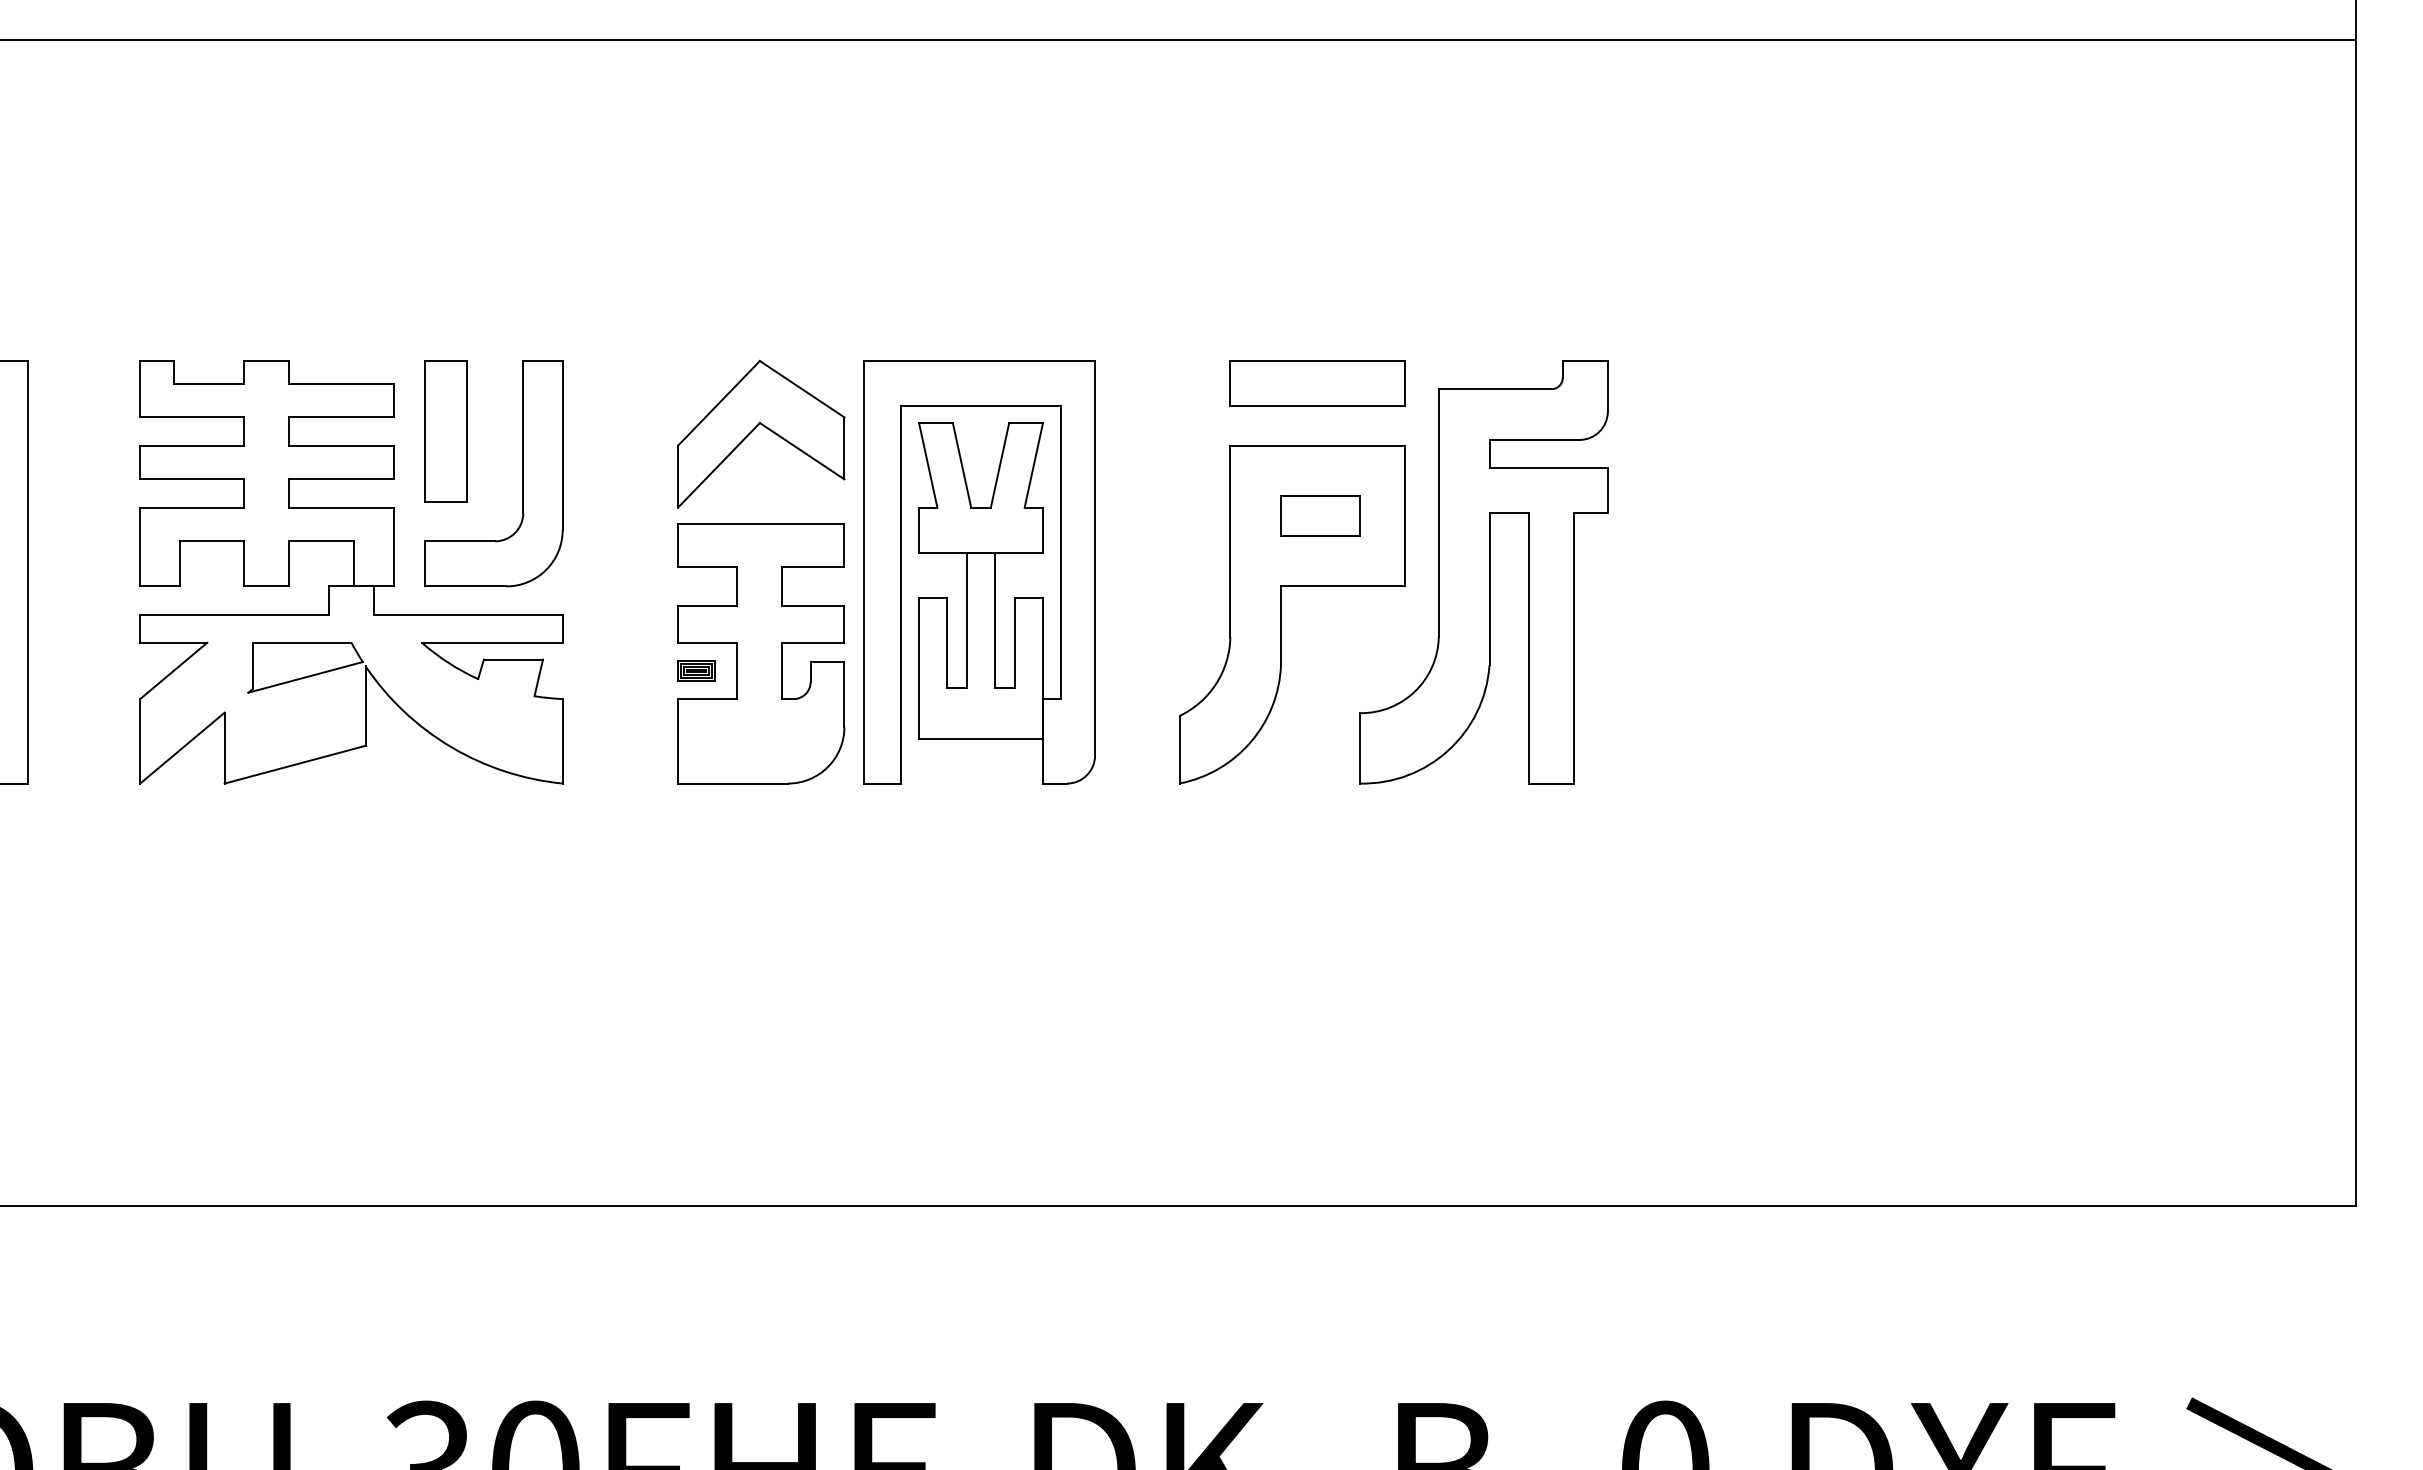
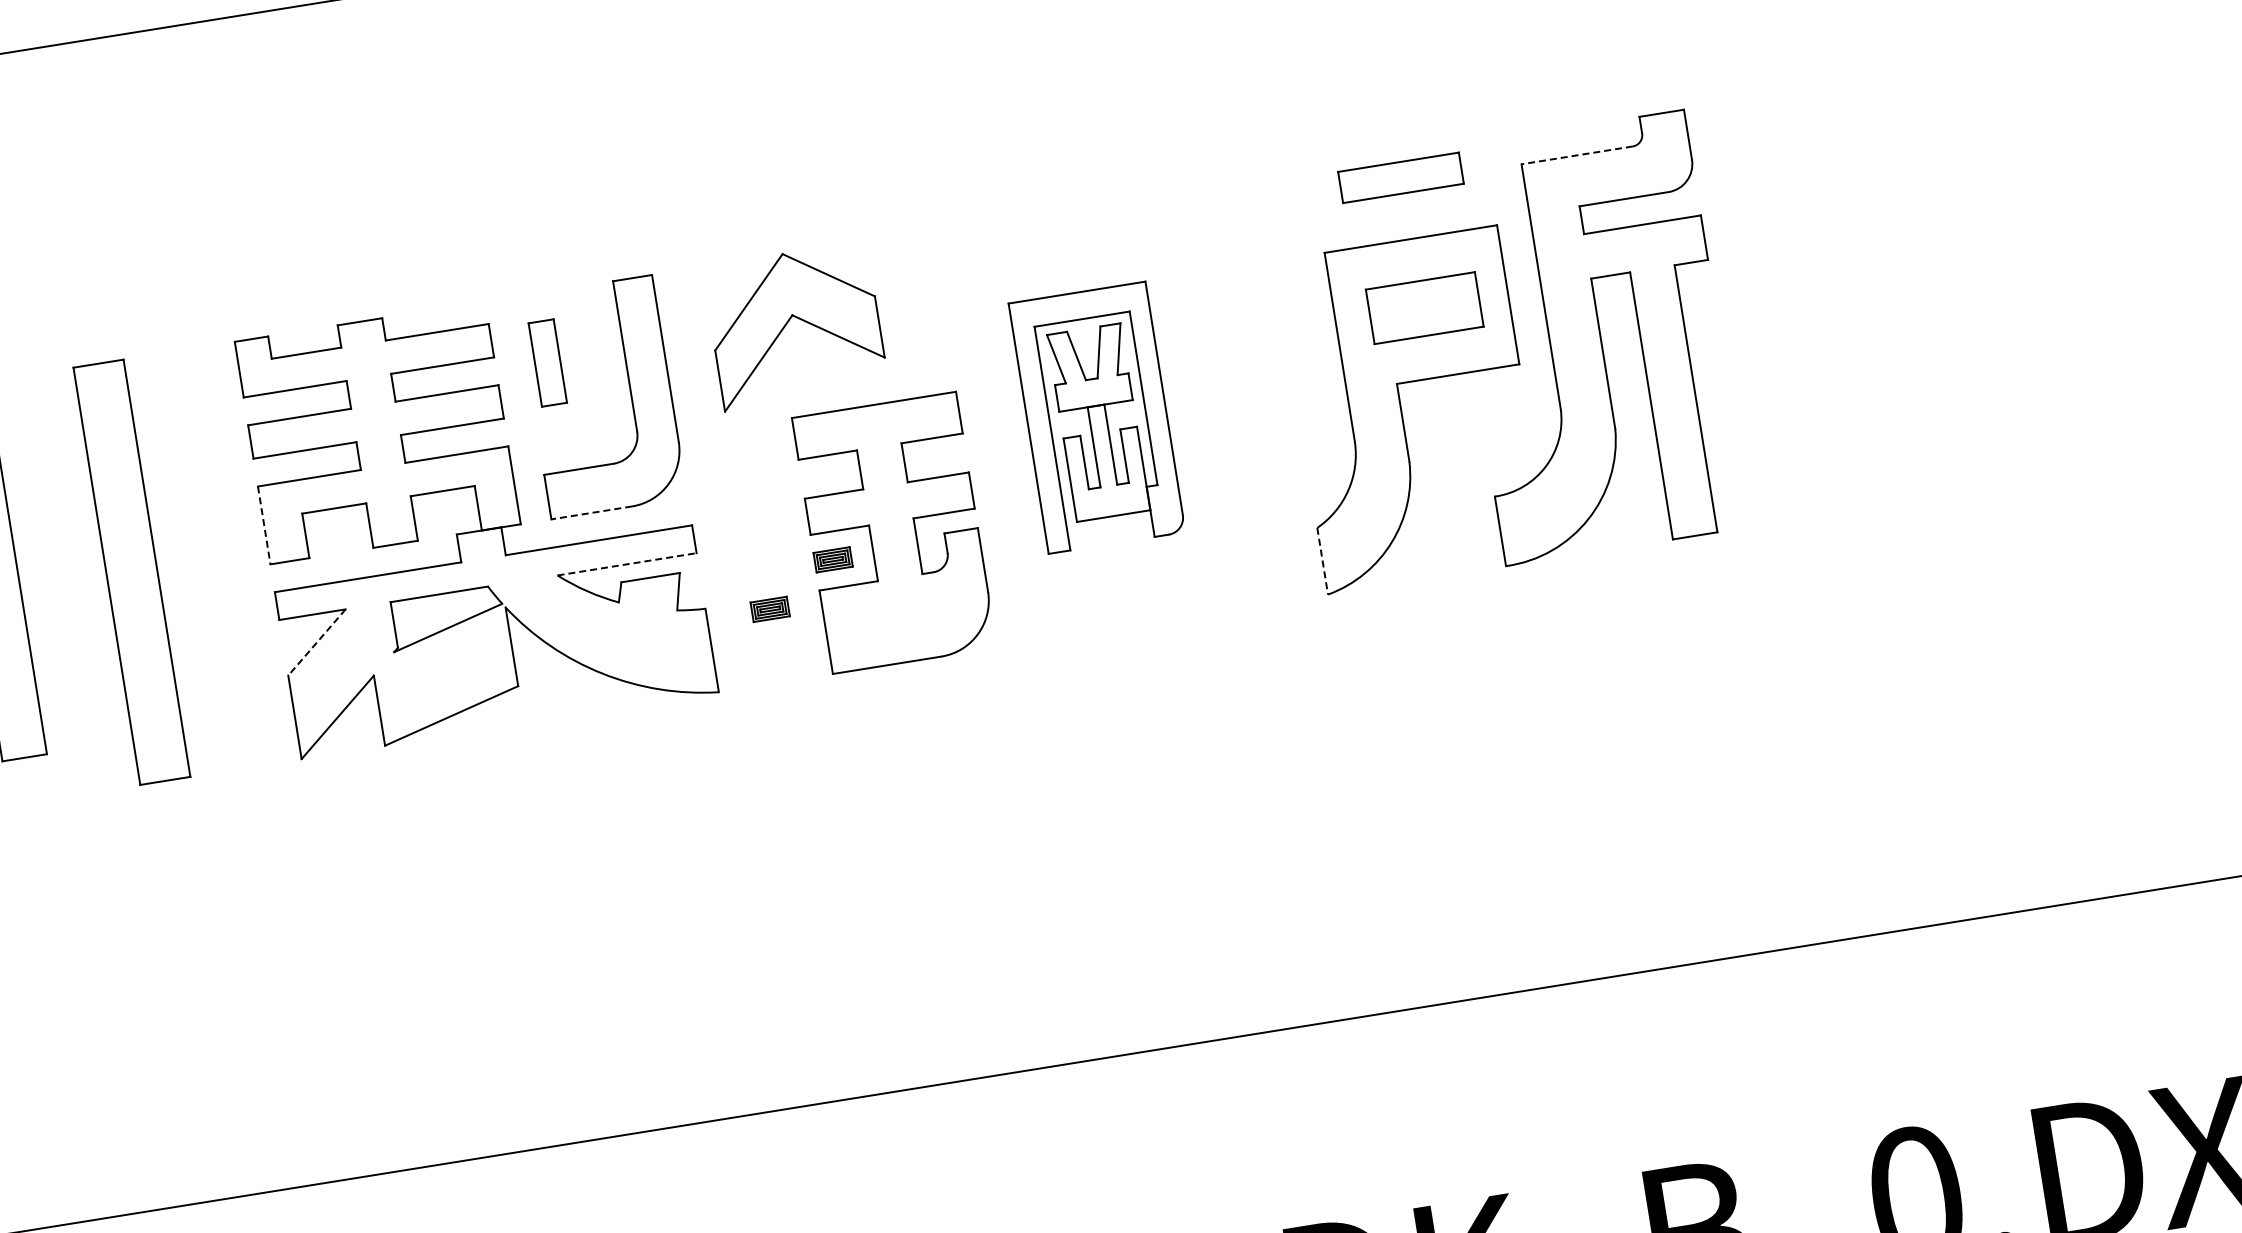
part: (1317, 383) -> (1400, 177), size x0.7
line: (1494, 389) -> (1576, 155), solid -> dashed
part: (764, 427) -> (797, 319), moved
part: (445, 431) -> (547, 363), size x0.6
part: (1320, 515) -> (1424, 307), size x1.4
line: (140, 547) -> (264, 525), solid -> dashed
part: (979, 572) -> (1097, 417), size x0.6
line: (465, 586) -> (591, 513), solid -> dashed
line: (492, 642) -> (627, 564), solid -> dashed
line: (173, 670) -> (316, 642), solid -> dashed
part: (626, 709) -> (770, 609), added
line: (1179, 749) -> (1322, 561), solid -> dashed

